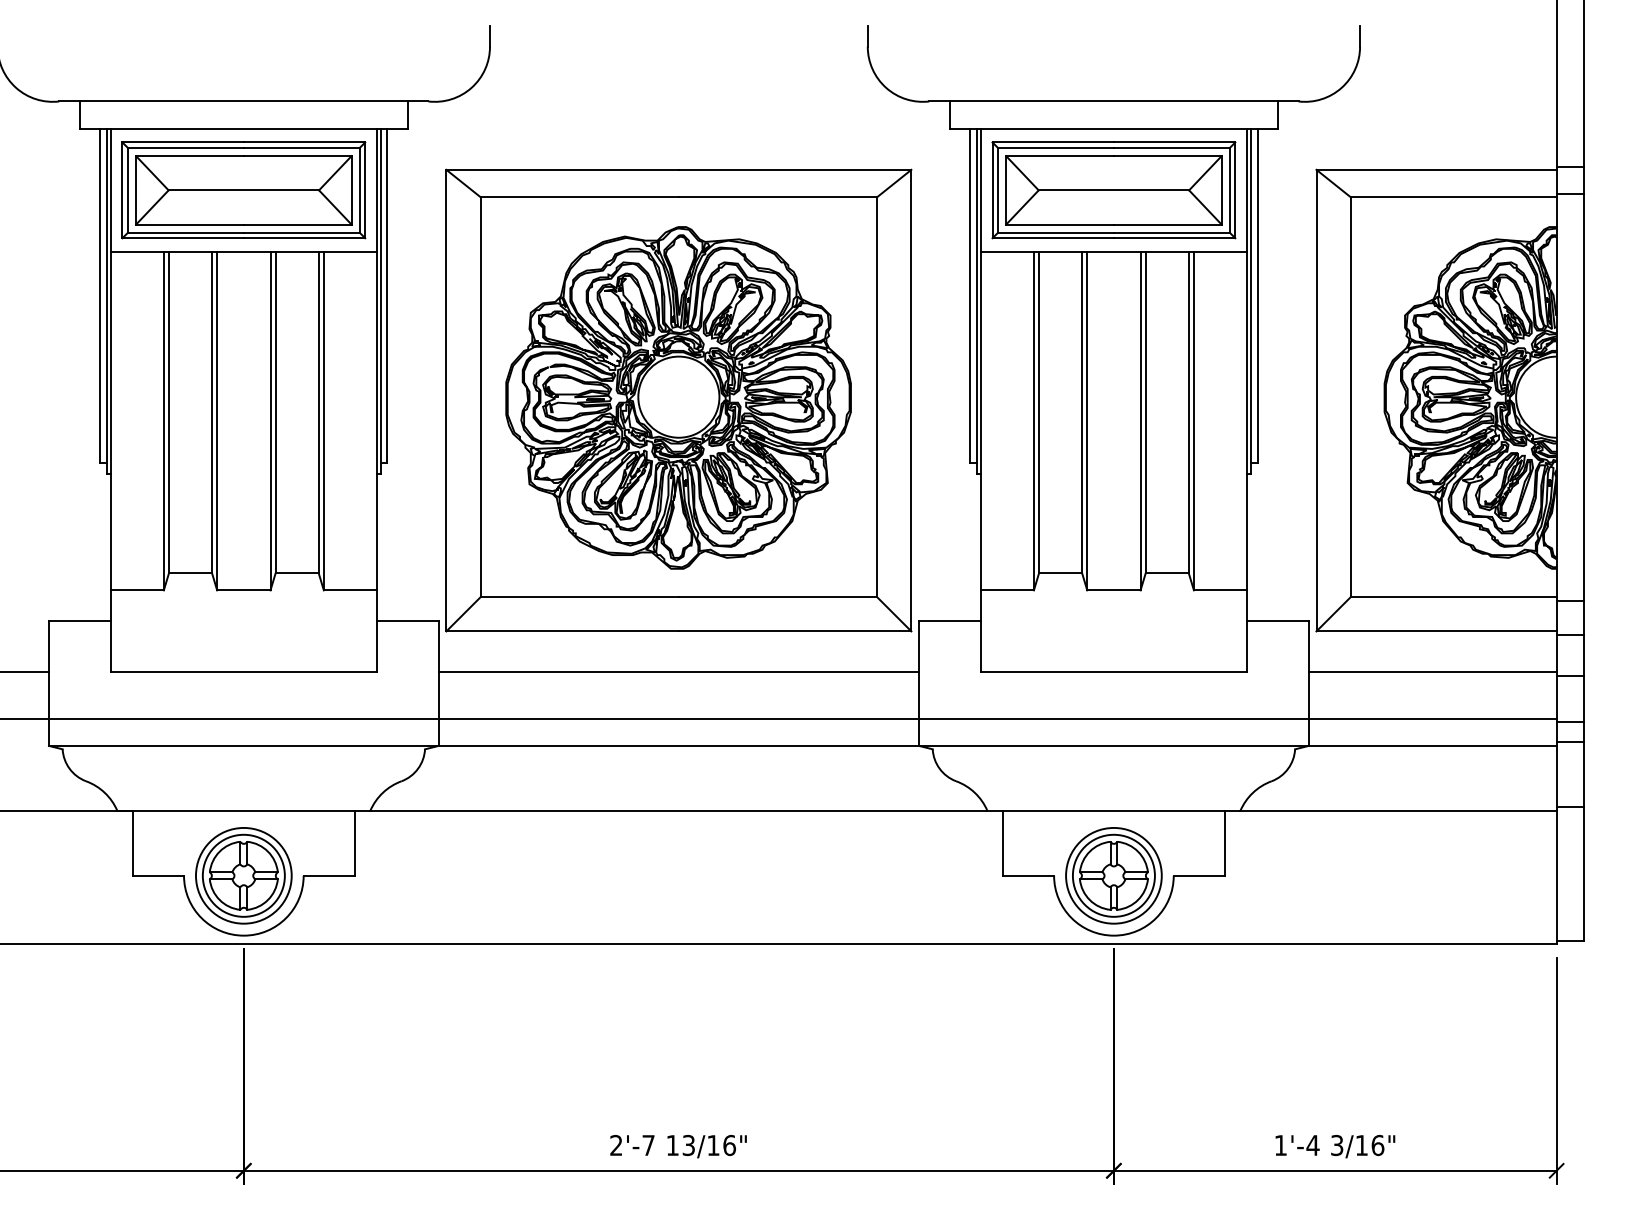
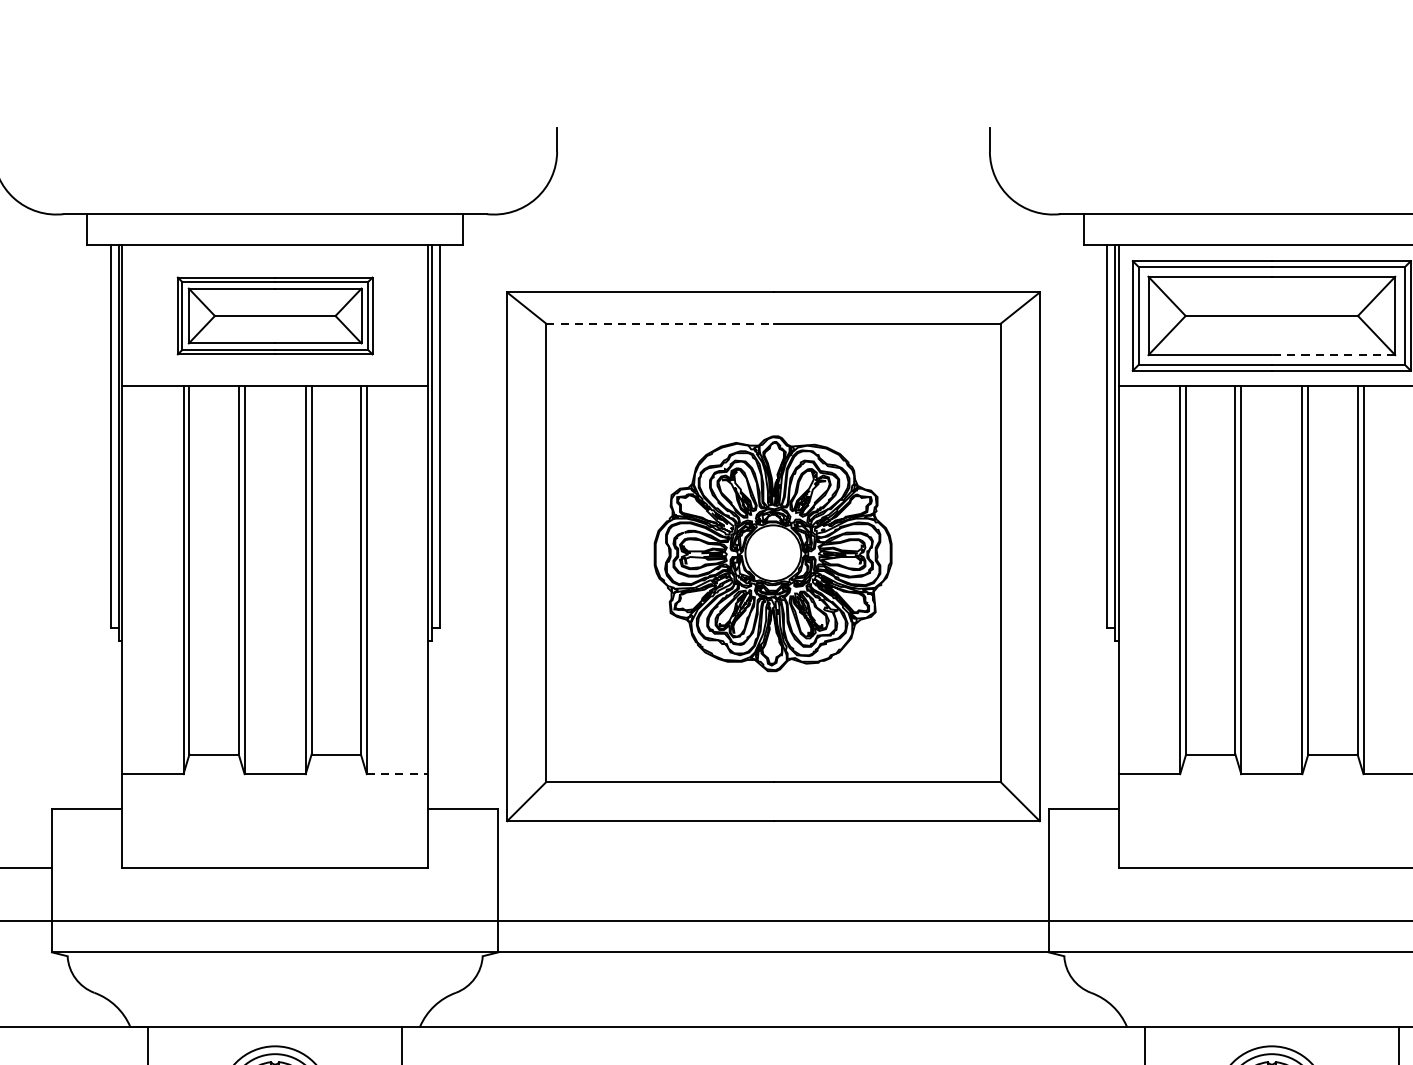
part: (243, 190) -> (274, 316), size x0.7
line: (580, 197) -> (660, 324), solid -> dashed
line: (1167, 224) -> (1333, 355), solid -> dashed
part: (678, 397) -> (773, 553), size x0.6
line: (350, 590) -> (397, 774), solid -> dashed
line: (678, 672) -> (773, 868), removed

